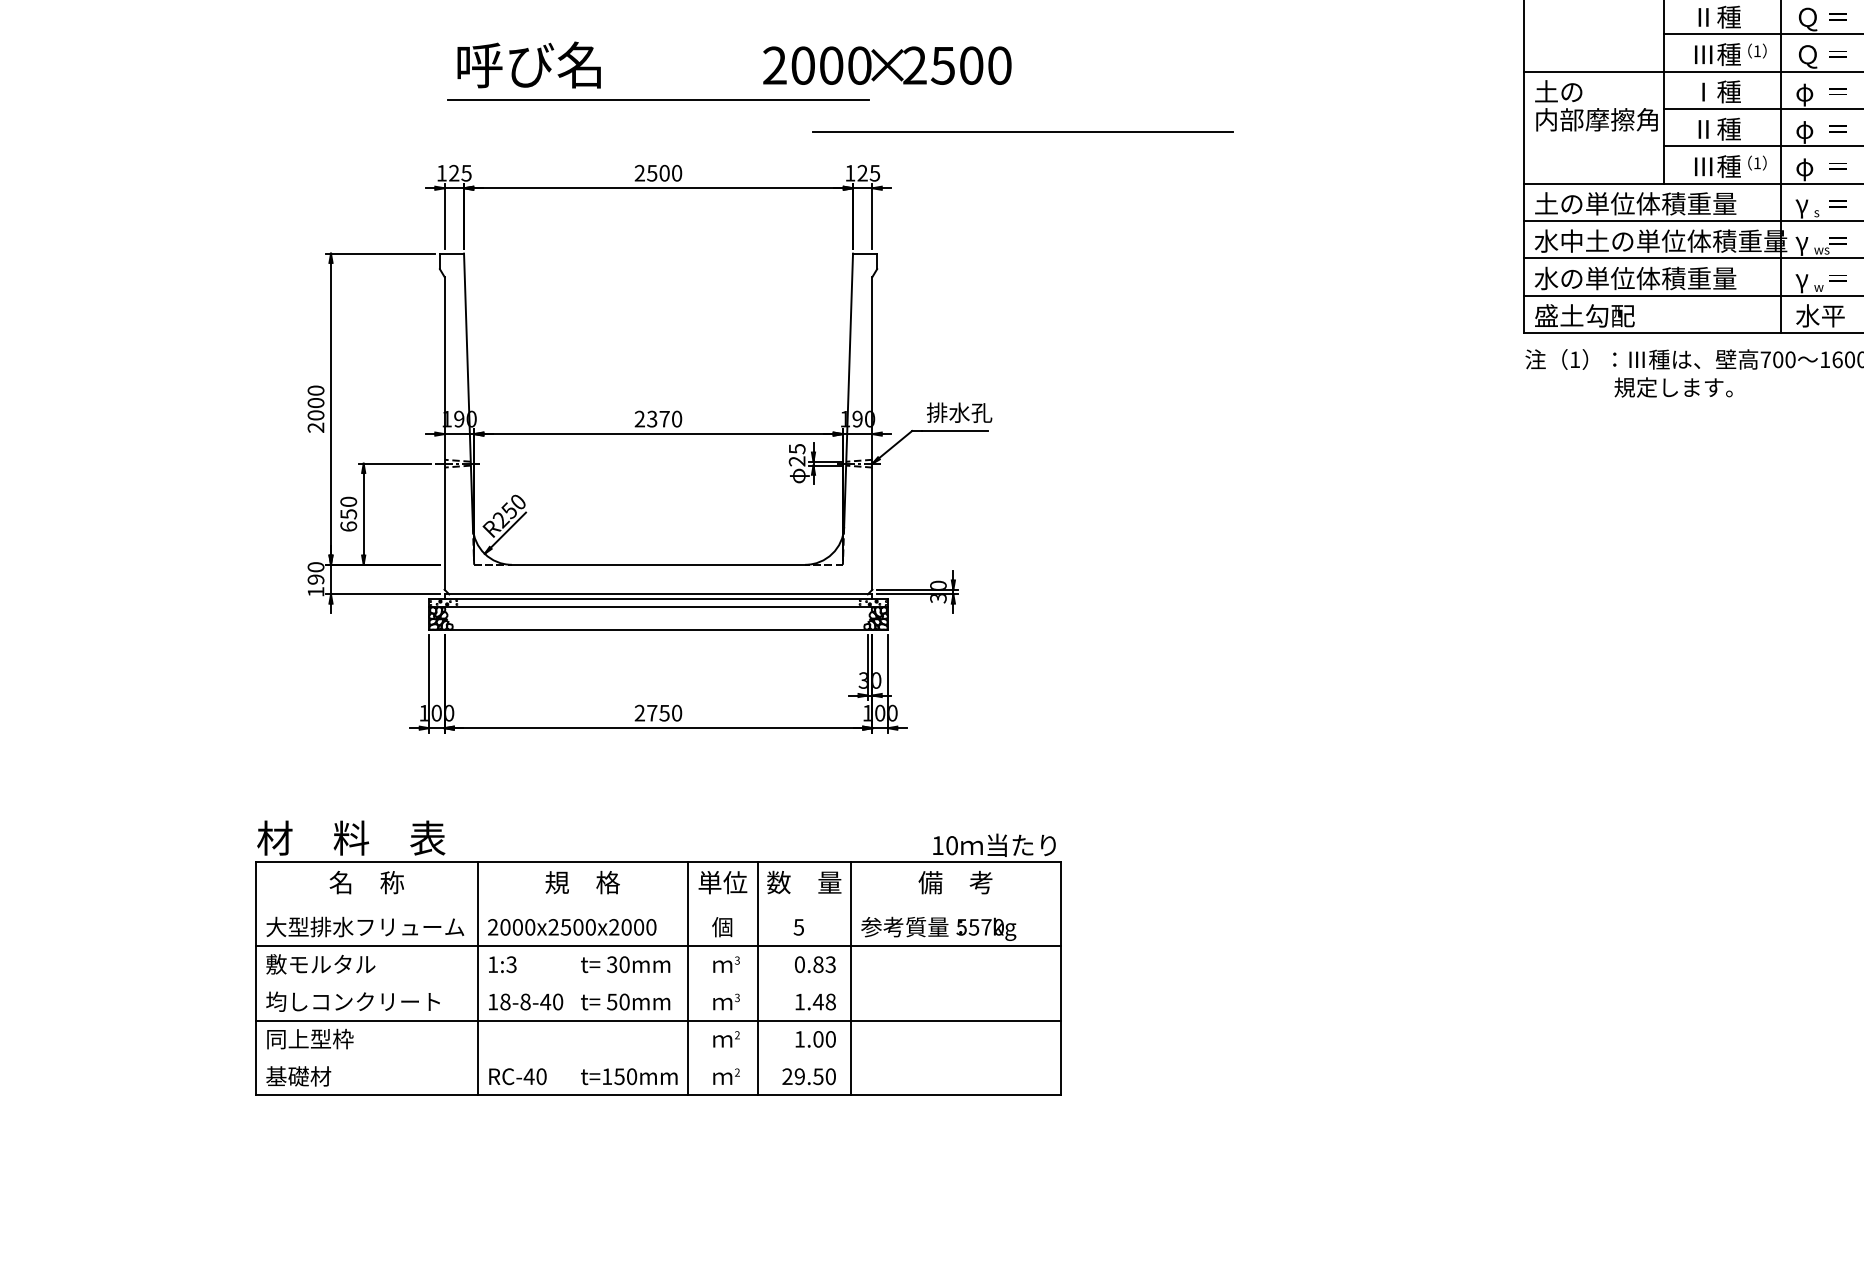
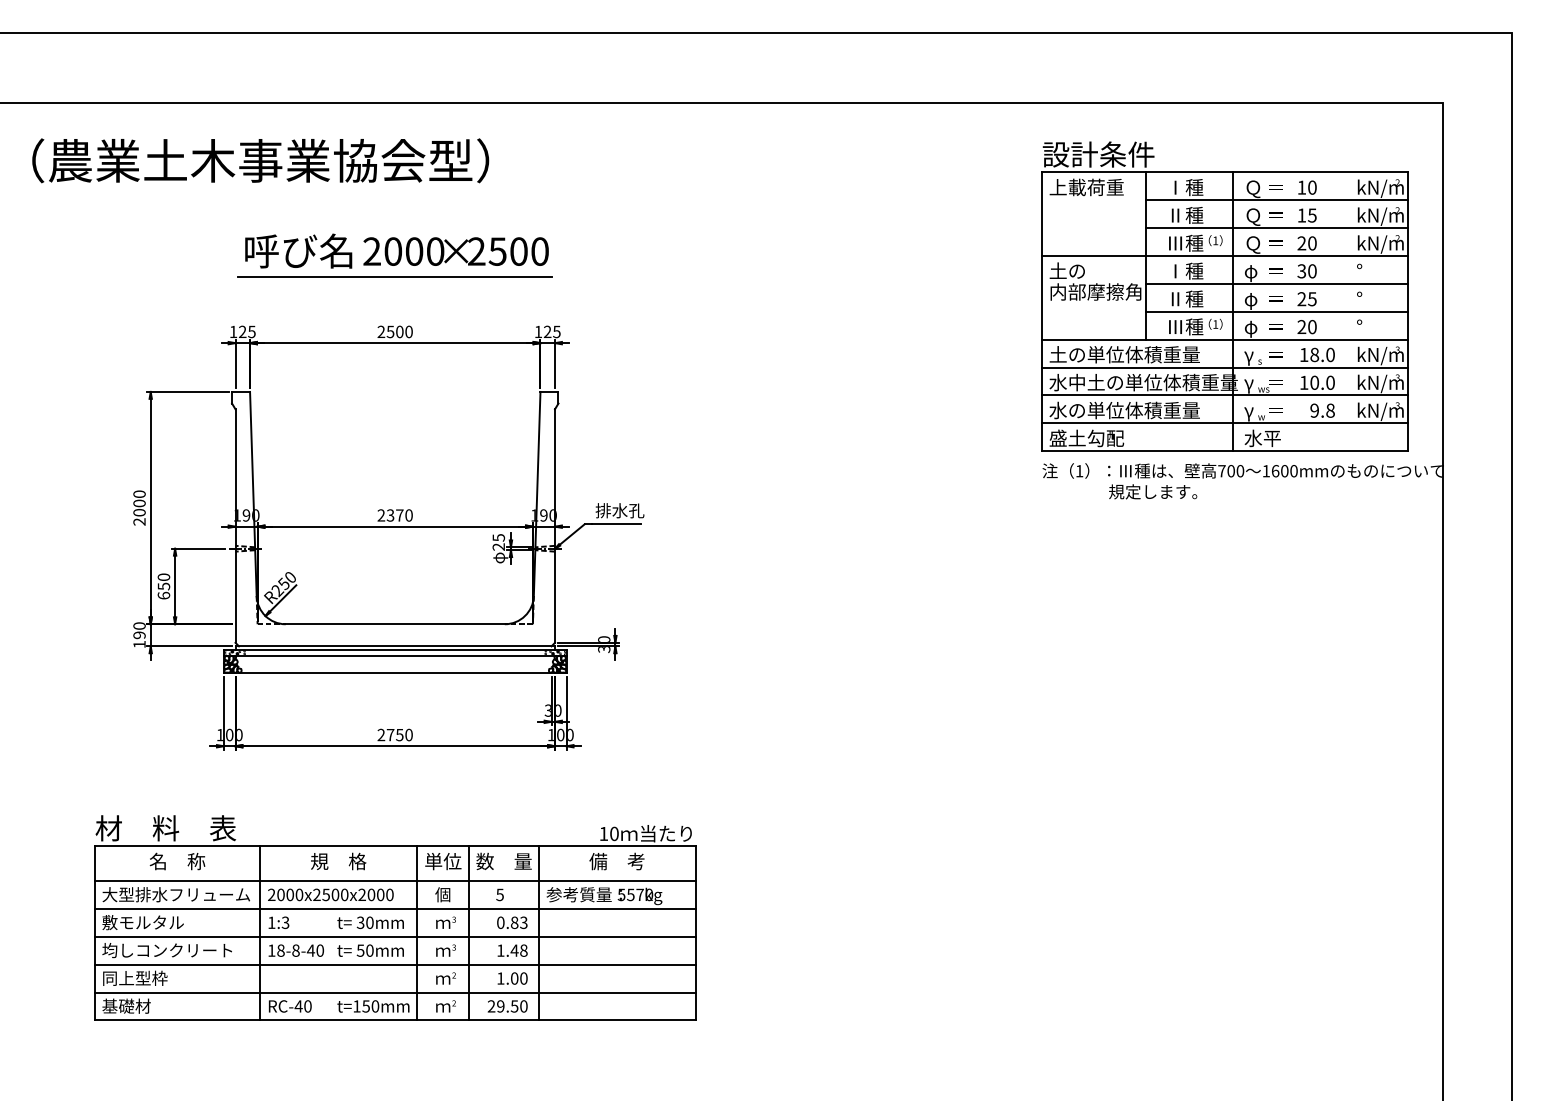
text: (886, 65) -> (455, 251), moved
line: (1021, 131) -> (666, 300), removed
line: (657, 908) -> (394, 880), added
line: (657, 983) -> (394, 936), added
line: (657, 1058) -> (394, 992), added

